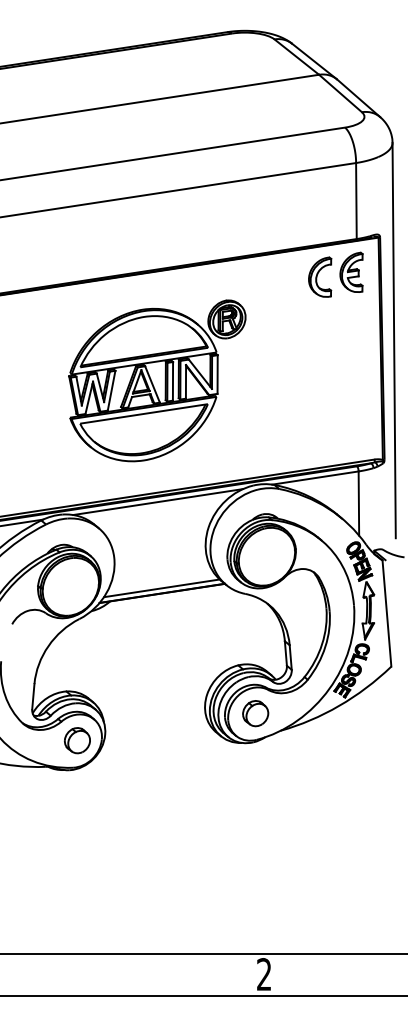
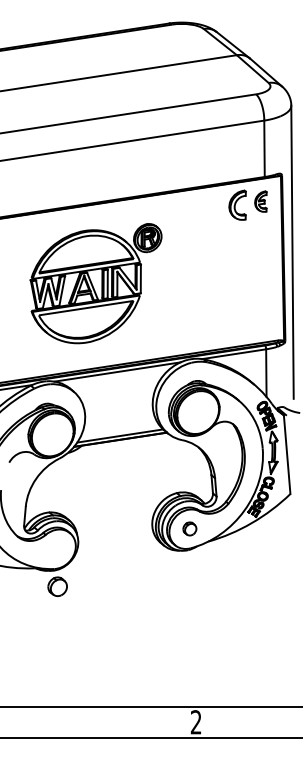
part: (351, 271) -> (260, 201), size x0.7
part: (157, 380) -> (96, 283), moved
part: (255, 713) -> (189, 528), size x0.7
part: (77, 740) -> (57, 586), moved

